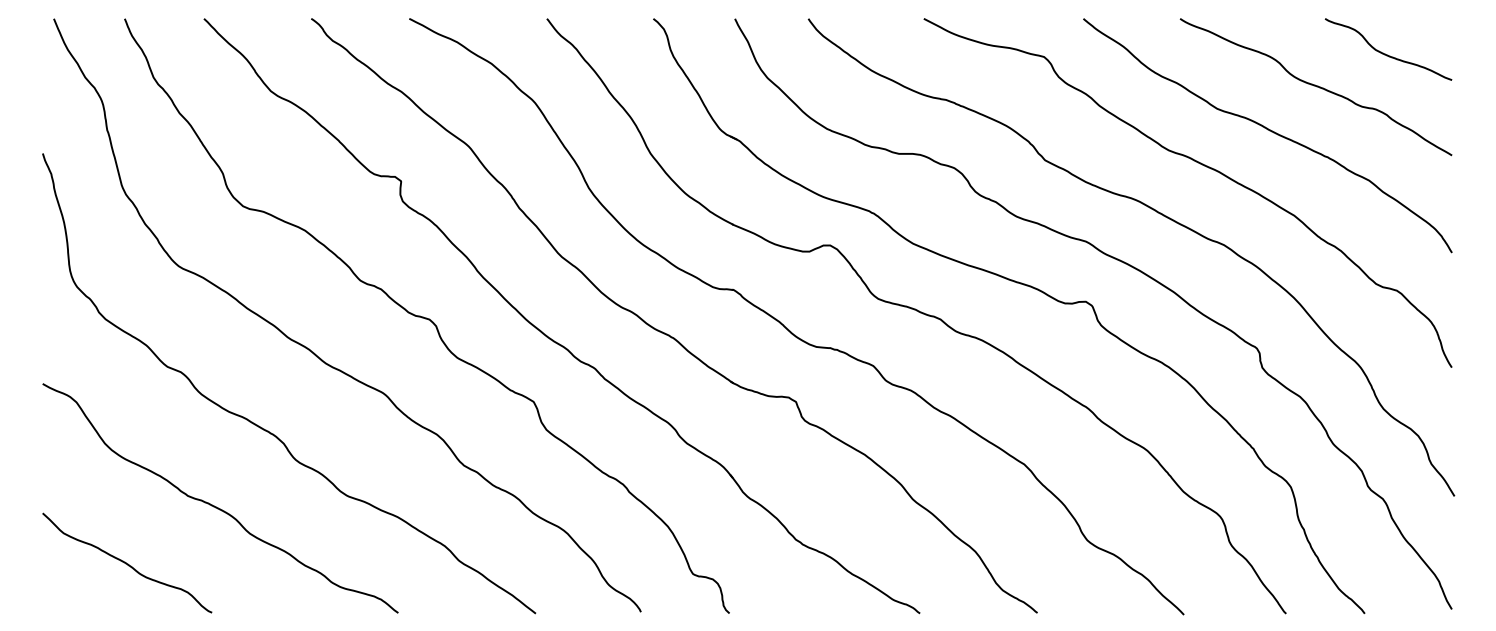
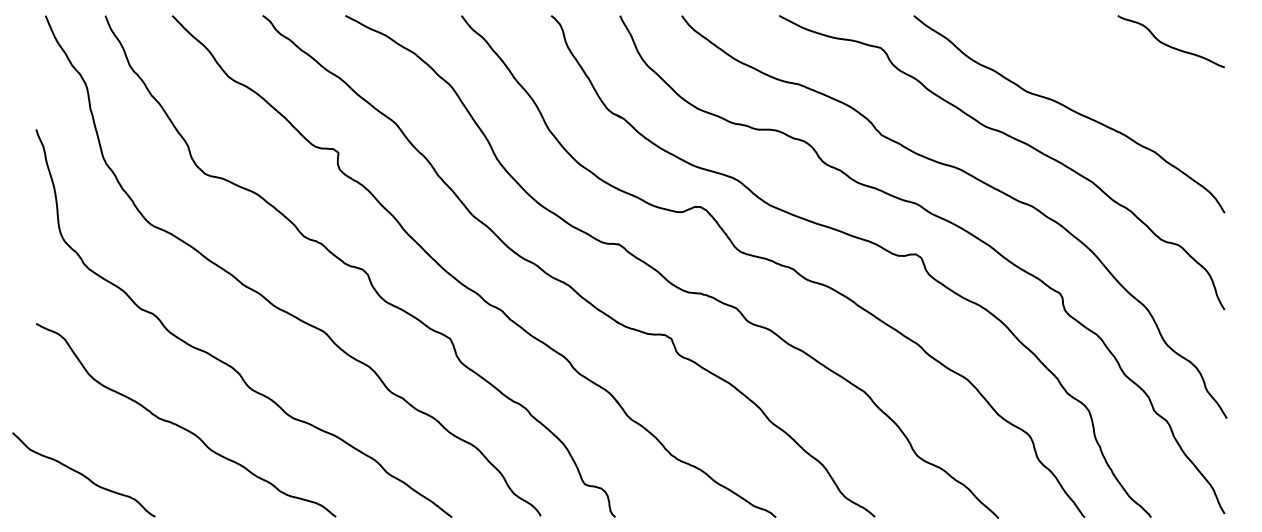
curve: (1315, 86) -> (1109, 72), removed
curve: (126, 562) -> (83, 474), moved

